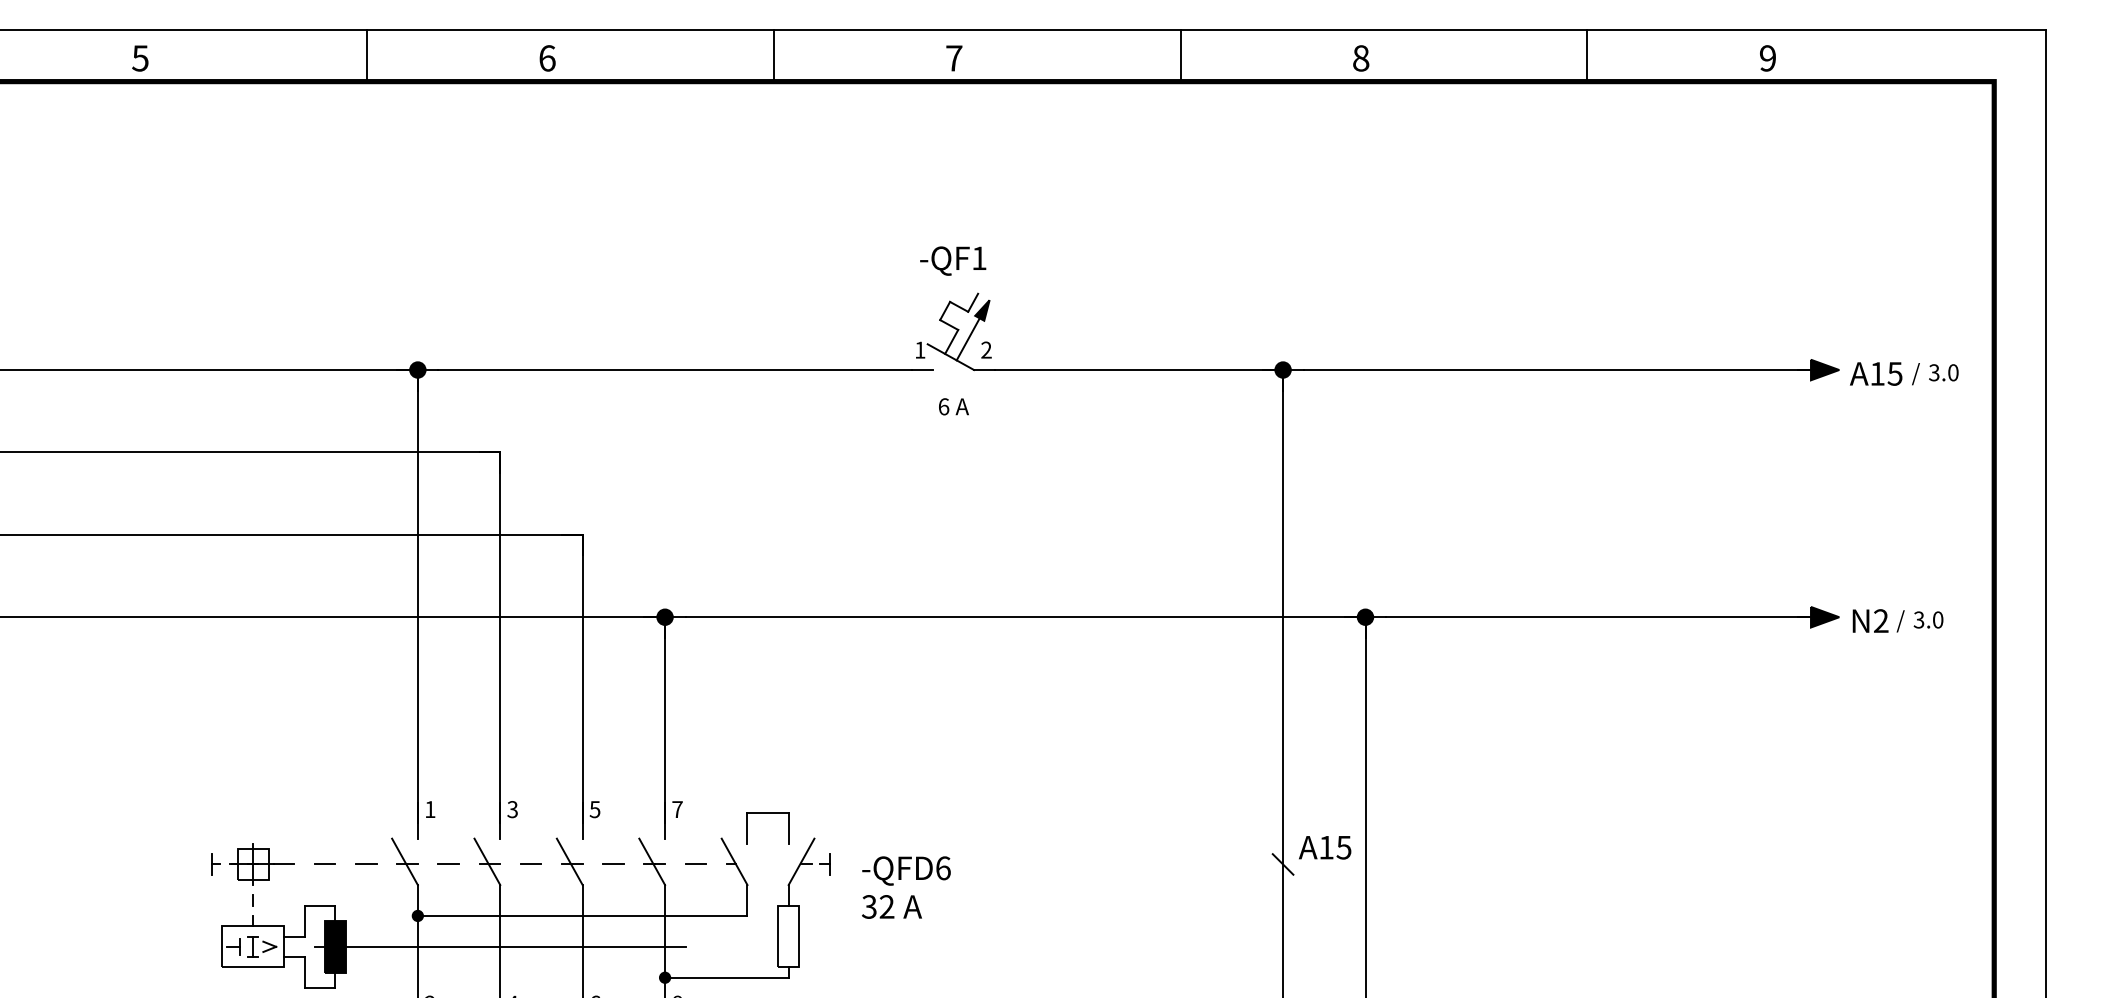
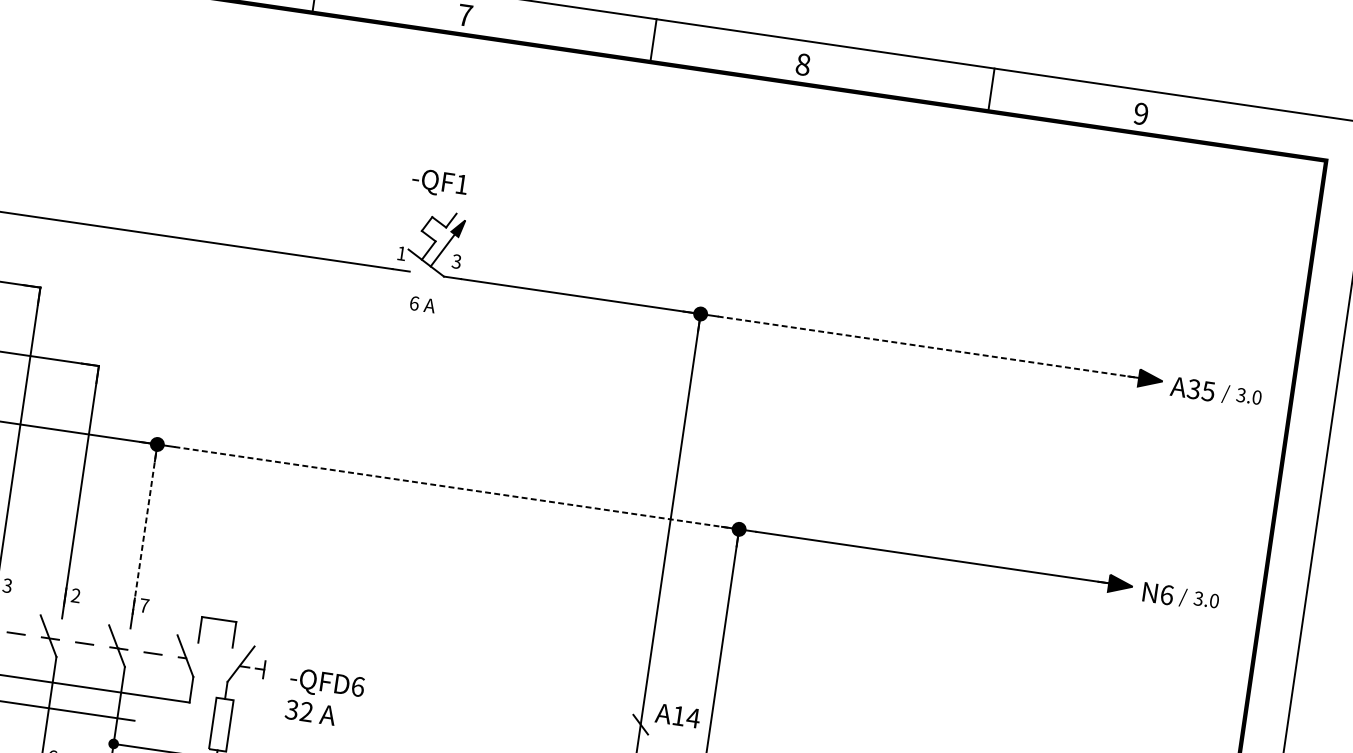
text: (986, 350) -> (456, 261), 2 -> 3
line: (1561, 370) -> (931, 348), solid -> dashed
text: (1877, 373) -> (1193, 388), A15 -> A35
line: (1025, 617) -> (456, 488), solid -> dashed
text: (1881, 621) -> (1167, 595), N2 -> N6
line: (665, 720) -> (145, 530), solid -> dashed
text: (594, 809) -> (75, 595), 5 -> 2
text: (1343, 847) -> (692, 717), A15 -> A14

